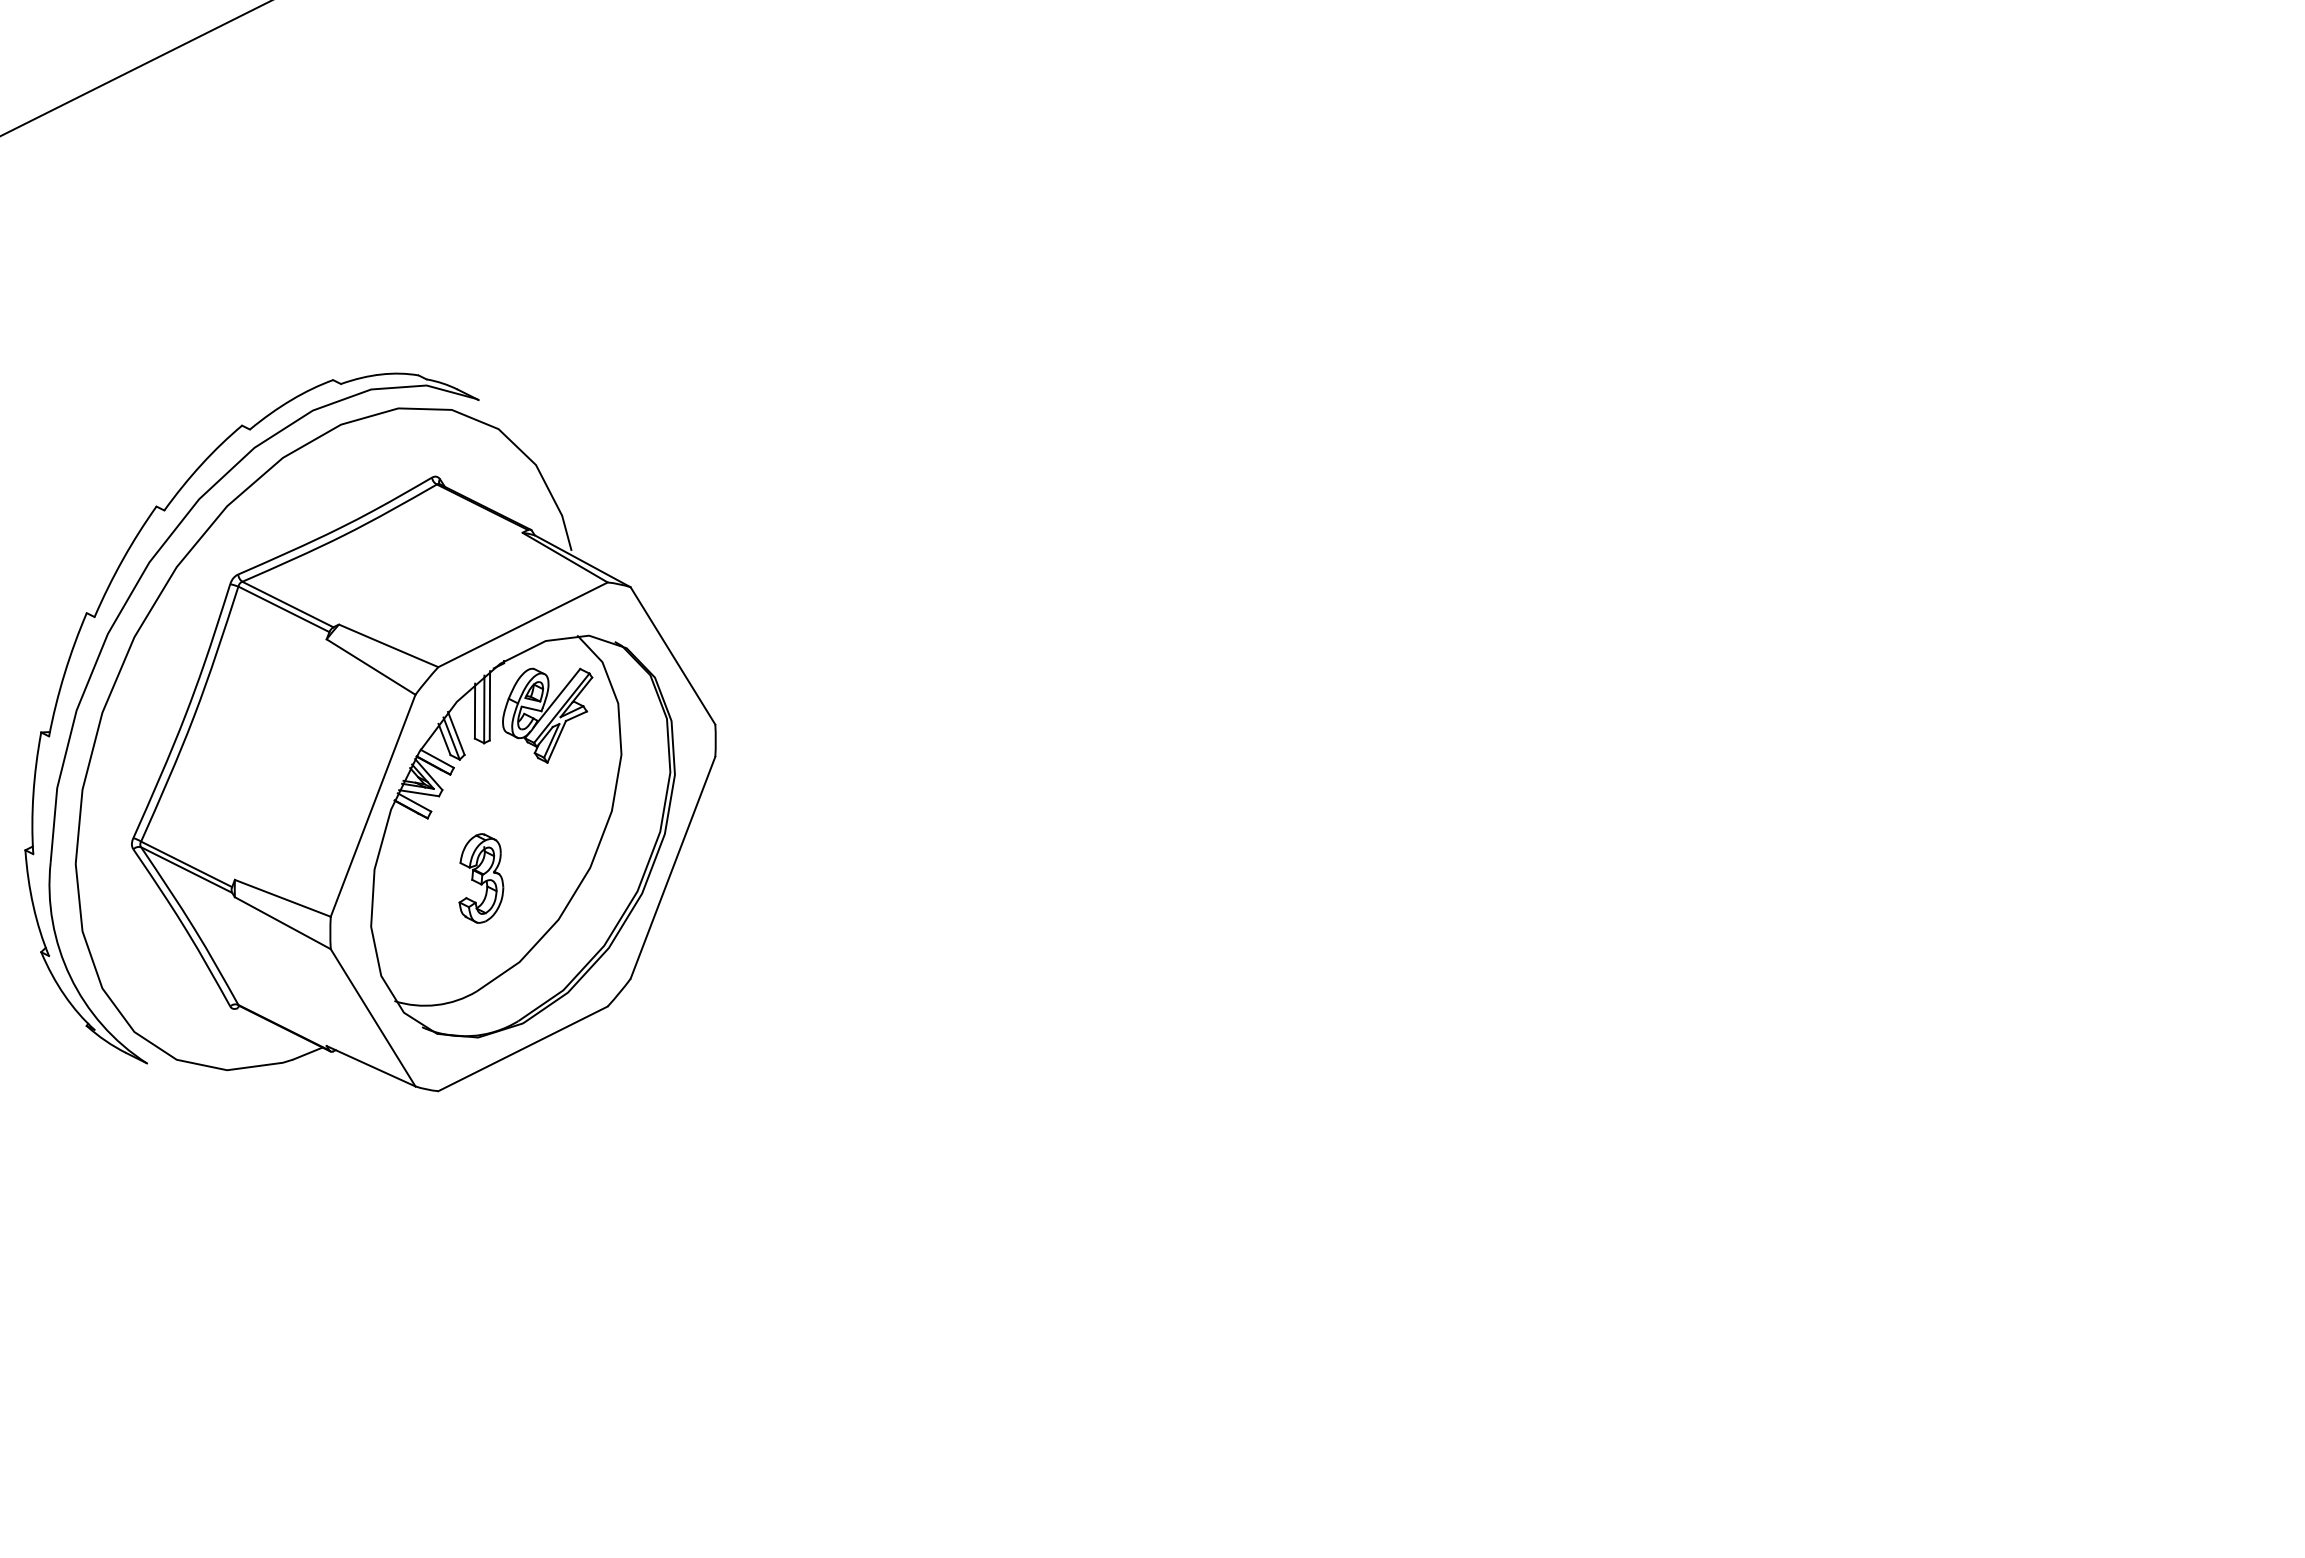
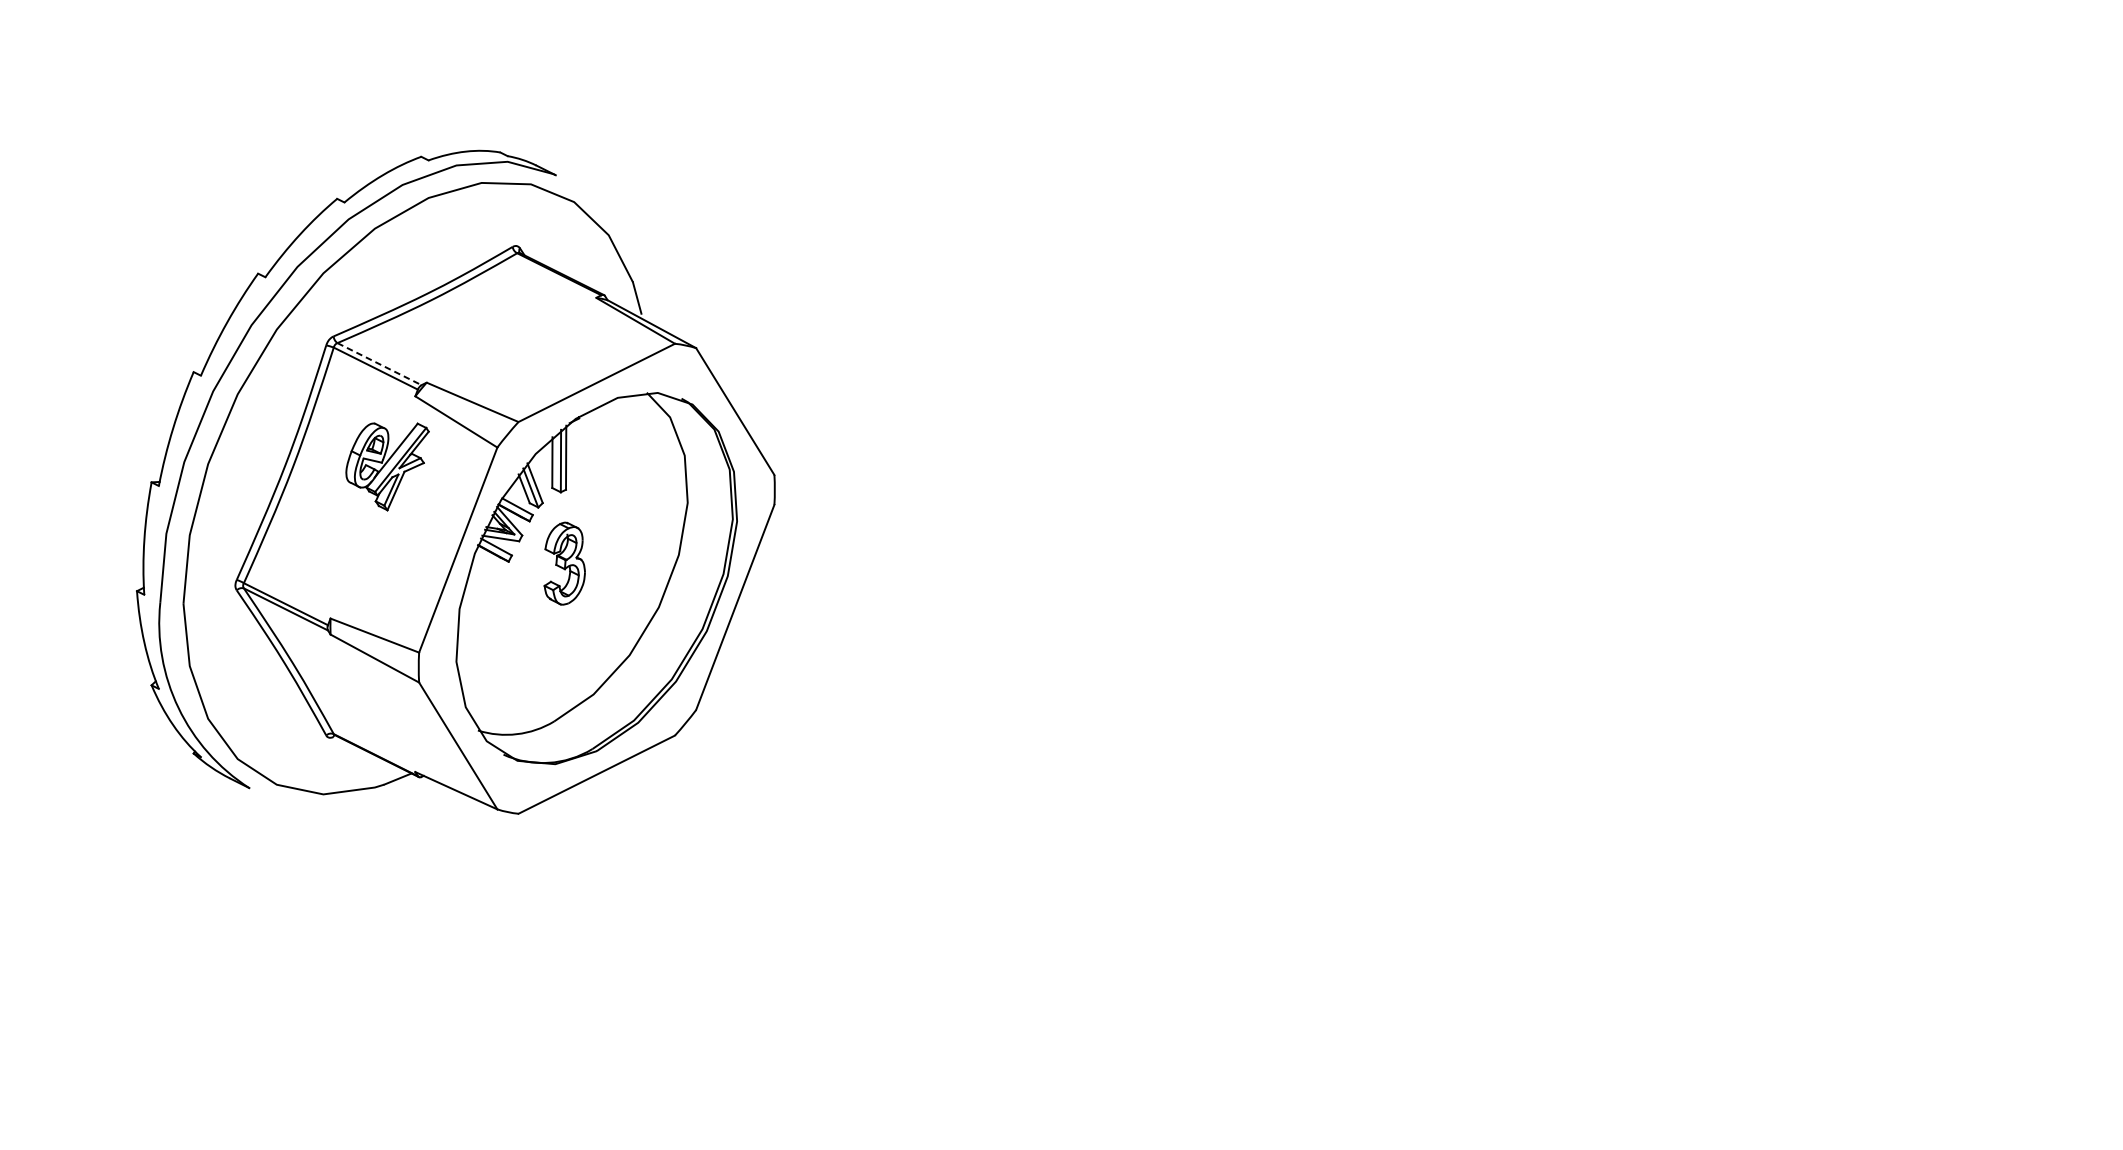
line: (287, 604) -> (379, 364), solid -> dashed
part: (547, 715) -> (387, 466), moved
part: (481, 878) -> (564, 563), moved

